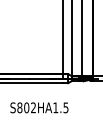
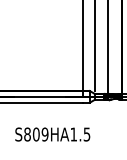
text: (33, 107) -> (45, 134), S802HA1.5 -> S809HA1.5

